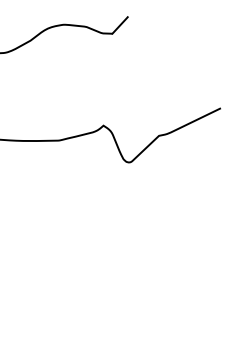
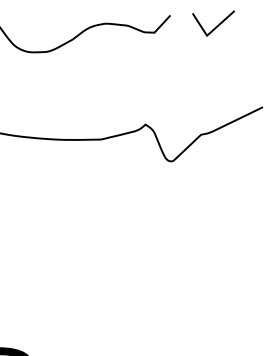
curve: (174, 26) -> (216, 25), added

